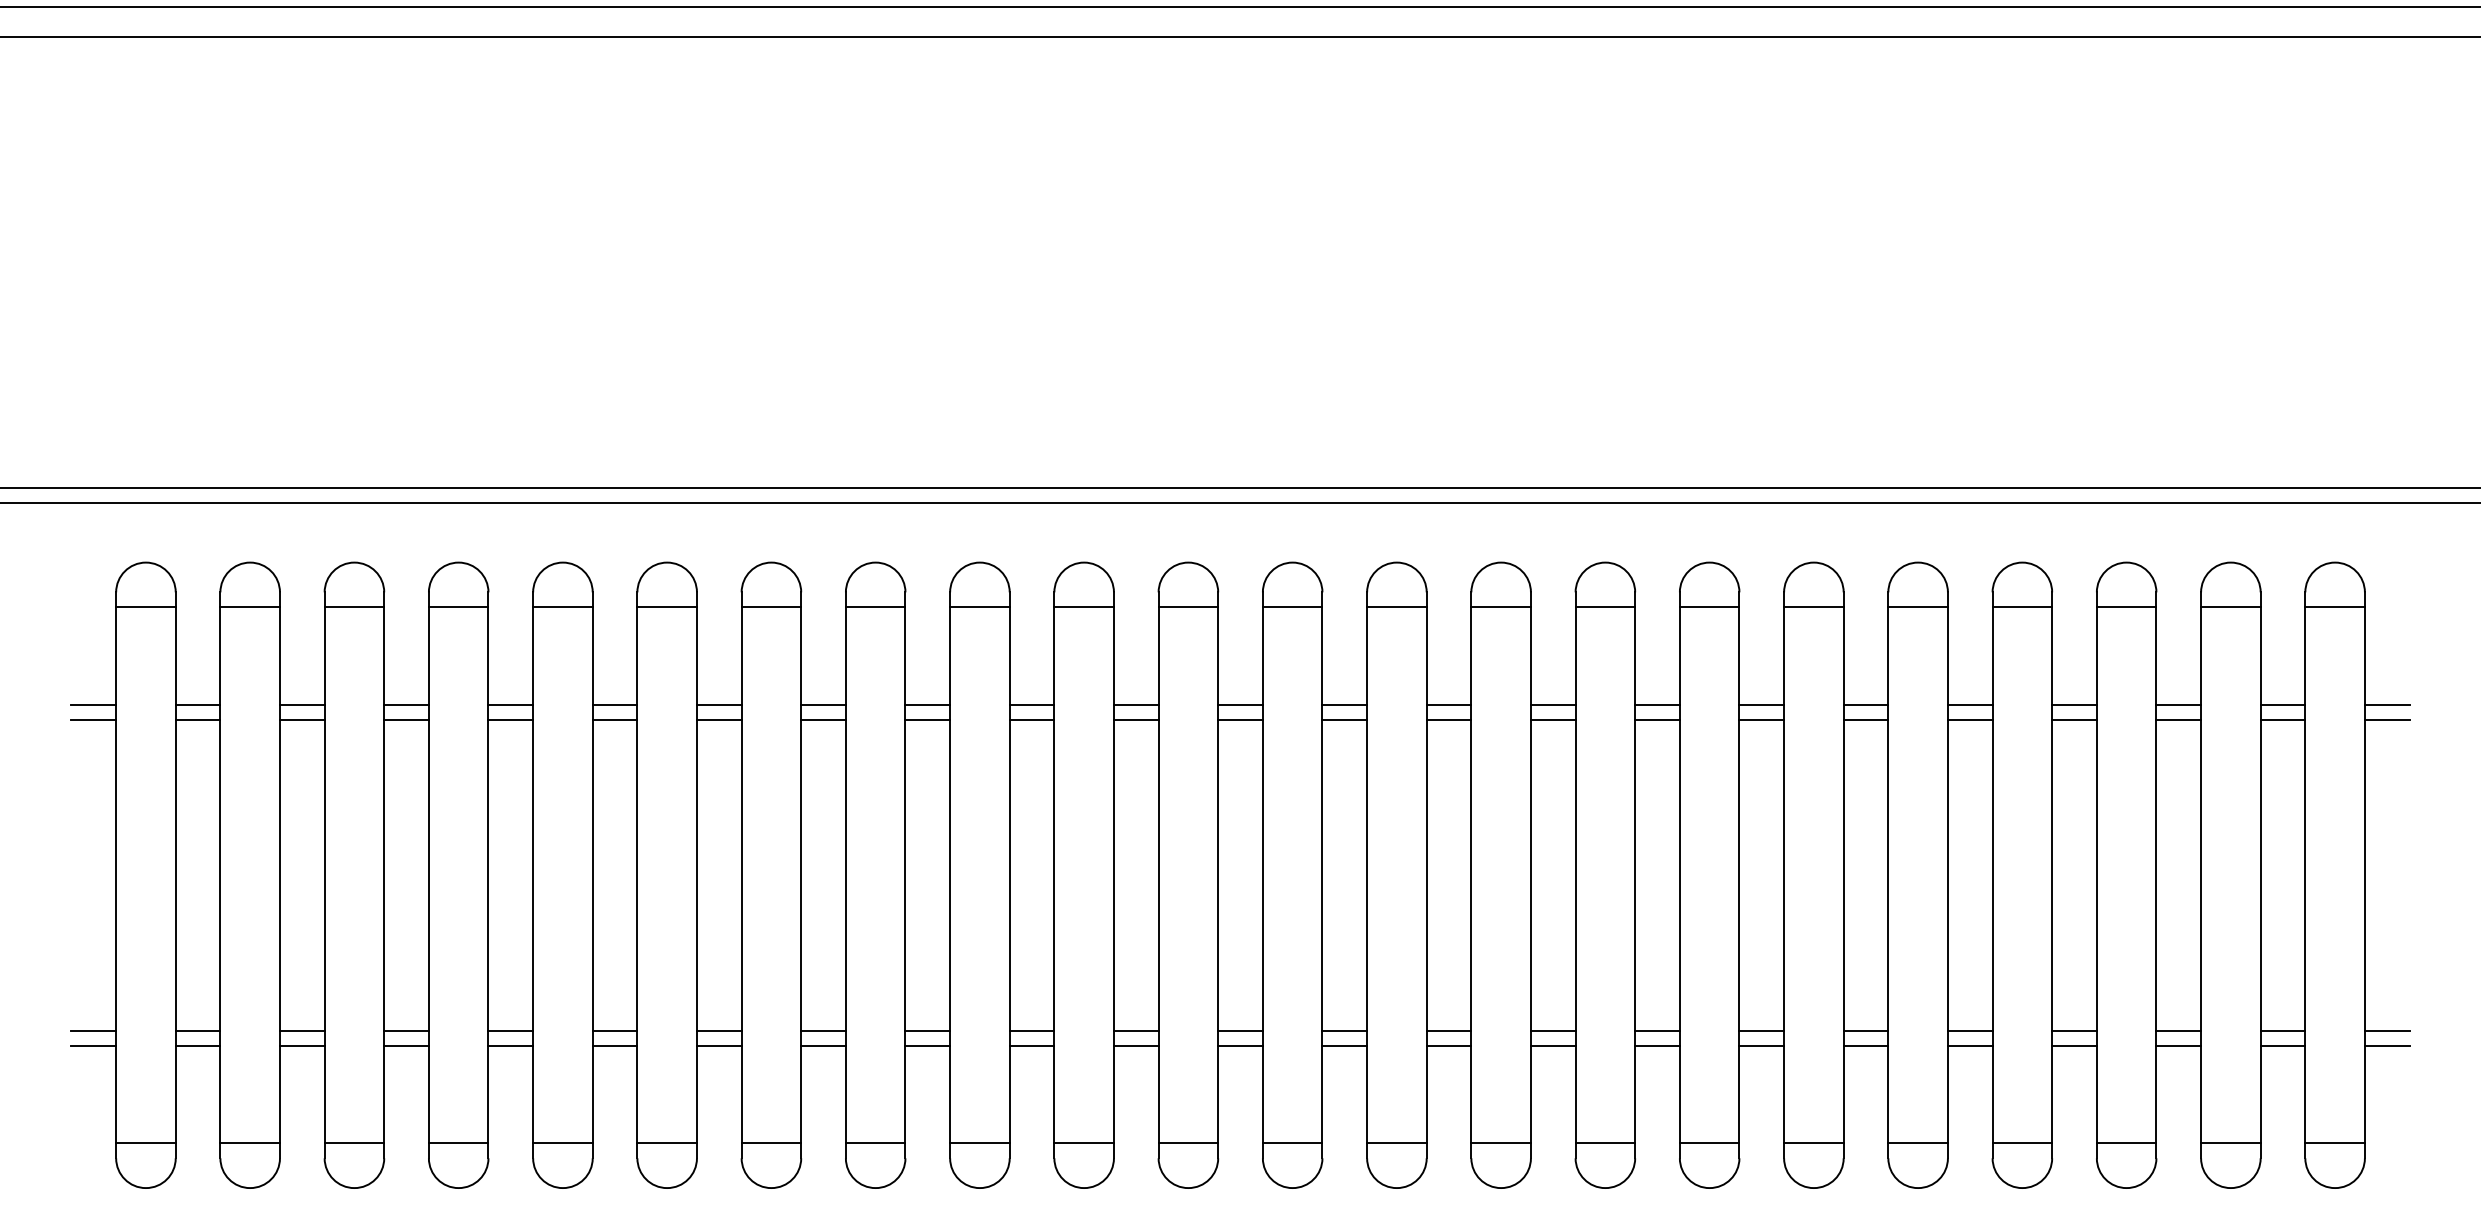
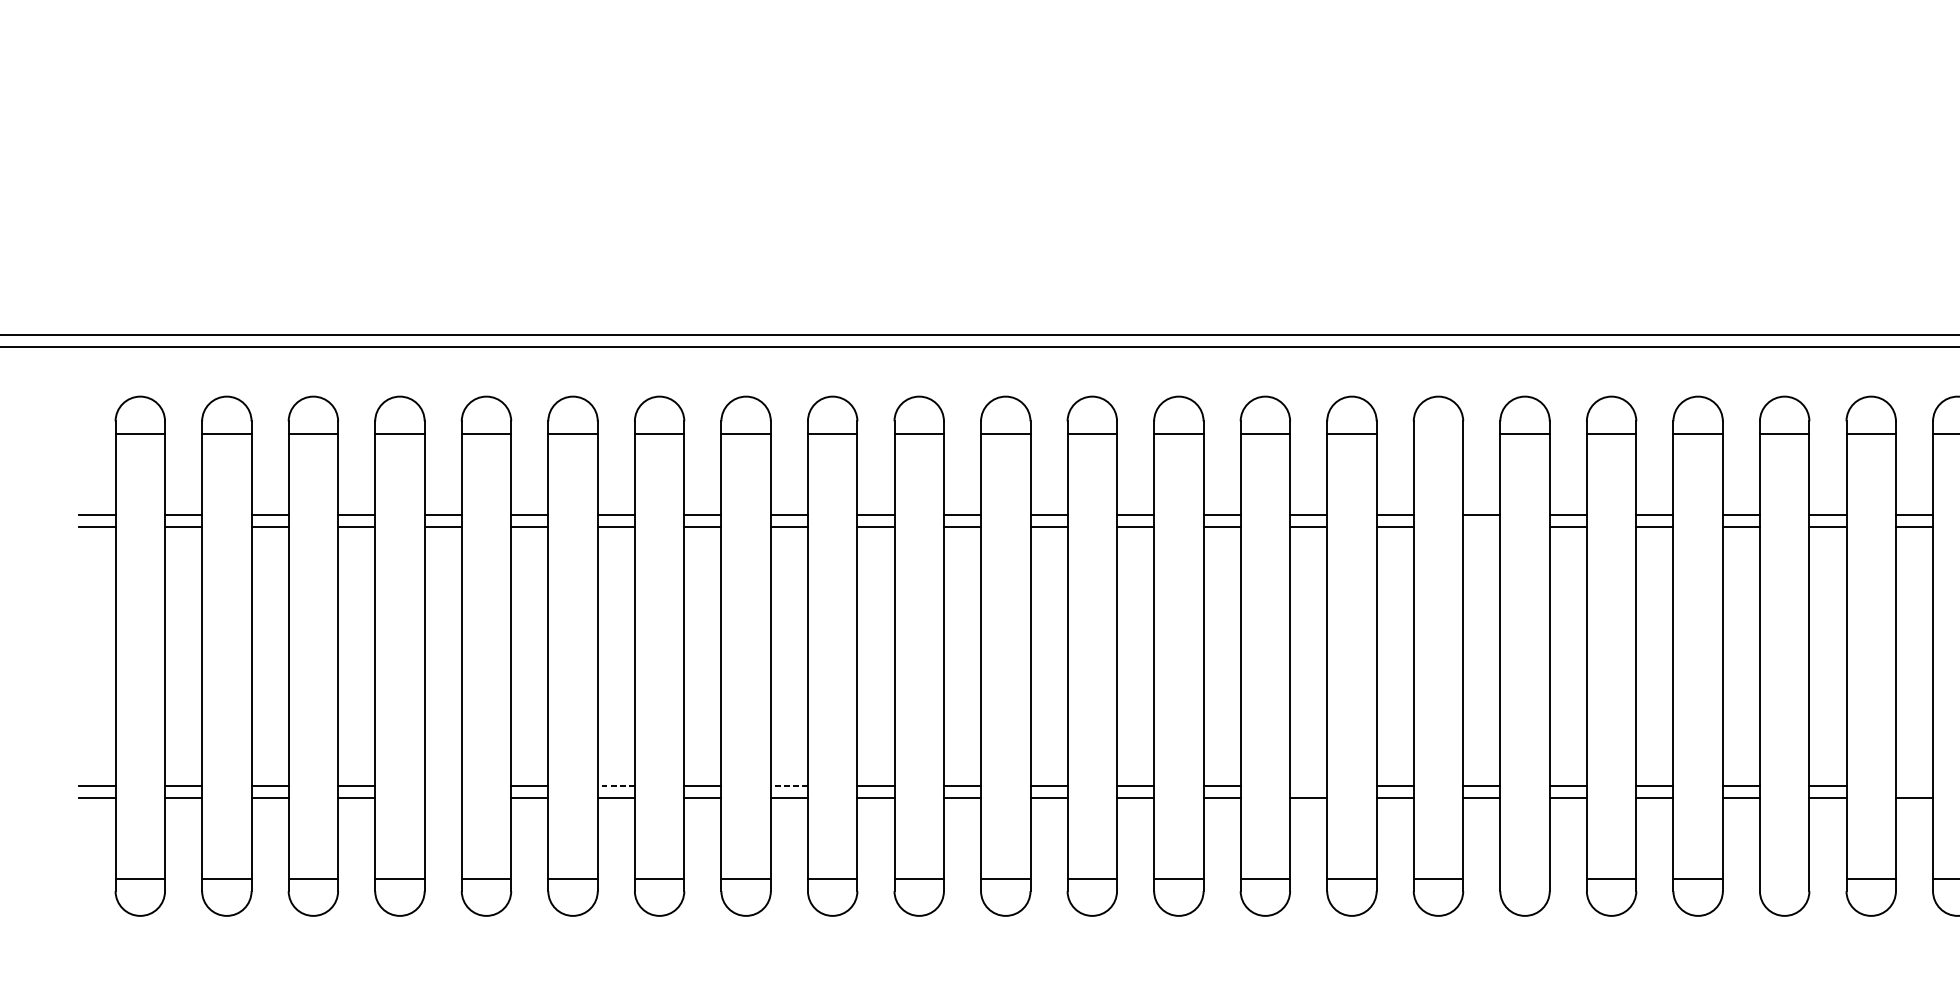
line: (1709, 607) -> (1438, 433), removed
line: (1761, 719) -> (1481, 526), removed
line: (510, 1031) -> (442, 785), removed
line: (718, 1031) -> (615, 785), solid -> dashed
line: (927, 1031) -> (789, 785), solid -> dashed
line: (1552, 1031) -> (1308, 785), removed
line: (2282, 1031) -> (1914, 785), removed
line: (510, 1046) -> (442, 798), removed
line: (1813, 1143) -> (1524, 878), removed
line: (2126, 1143) -> (1784, 878), removed

